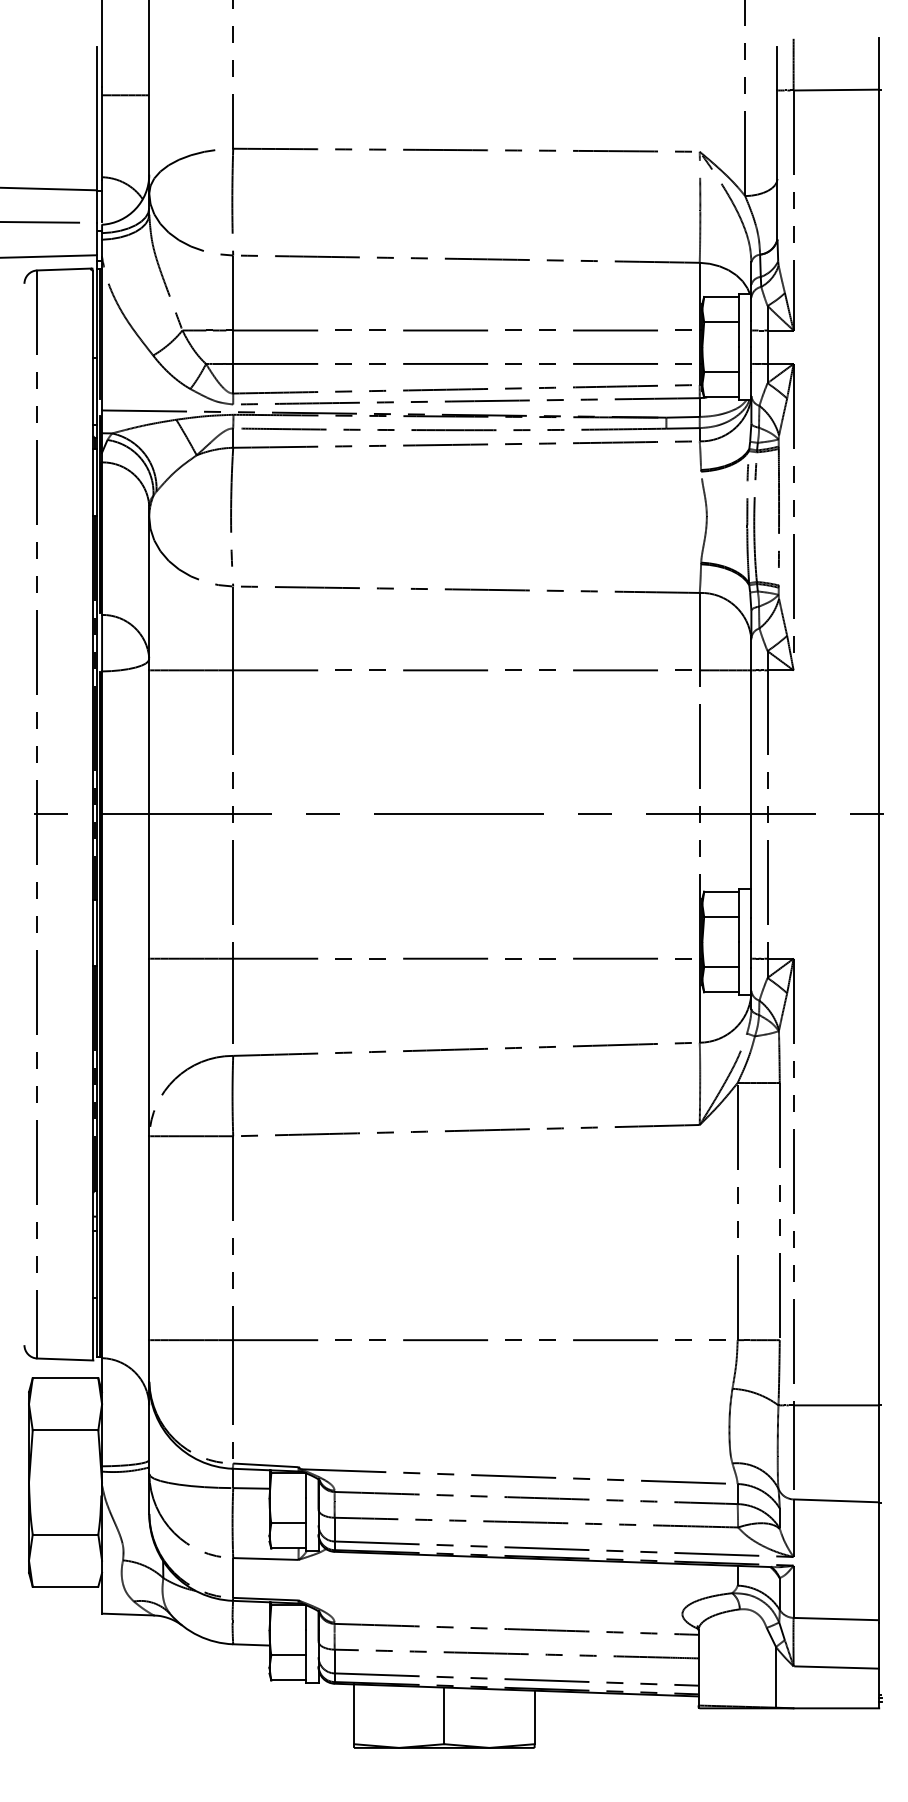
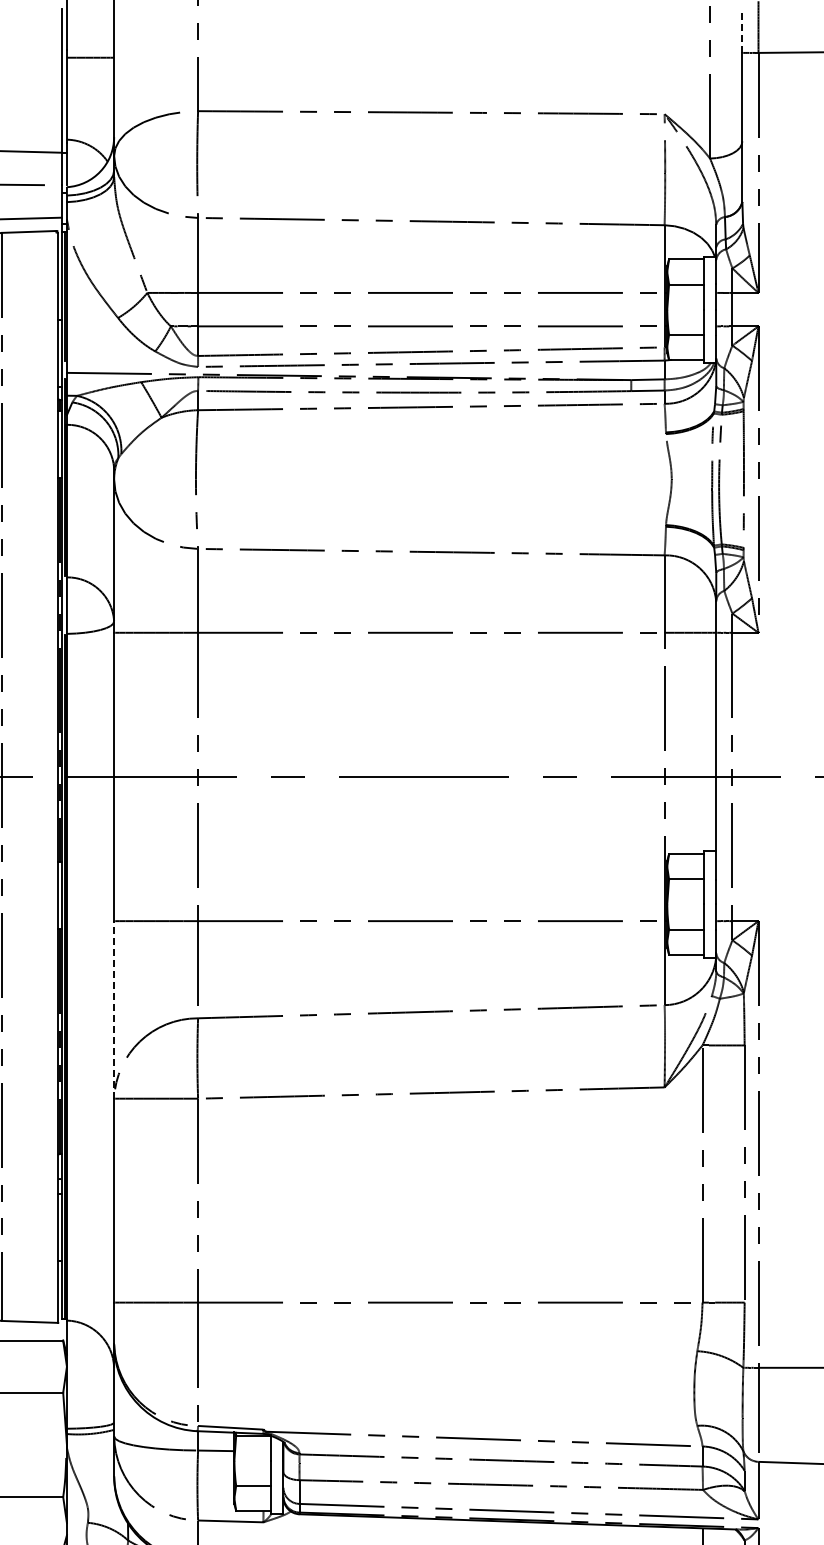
line: (777, 68) -> (742, 30), solid -> dashed
line: (149, 1047) -> (114, 1009), solid -> dashed

